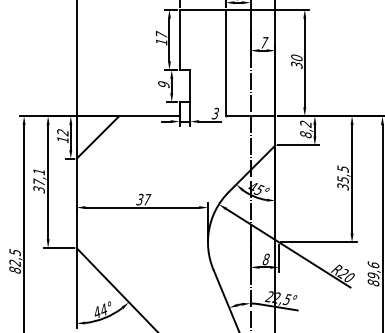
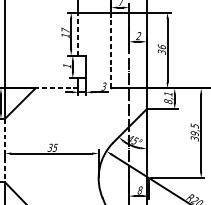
line: (179, 39) -> (78, 33), solid -> dashed
text: (264, 42) -> (138, 35), 7 -> 2
text: (296, 56) -> (161, 45), 30 -> 36
line: (225, 63) -> (111, 50), solid -> dashed
text: (163, 84) -> (66, 65), 9 -> 1
line: (148, 116) -> (56, 88), solid -> dashed
text: (305, 123) -> (168, 93), 8,2 -> 8,1
text: (342, 179) -> (194, 133), 35,5 -> 39,5
text: (147, 199) -> (55, 147), 37 -> 35
line: (76, 203) -> (5, 150), solid -> dashed

